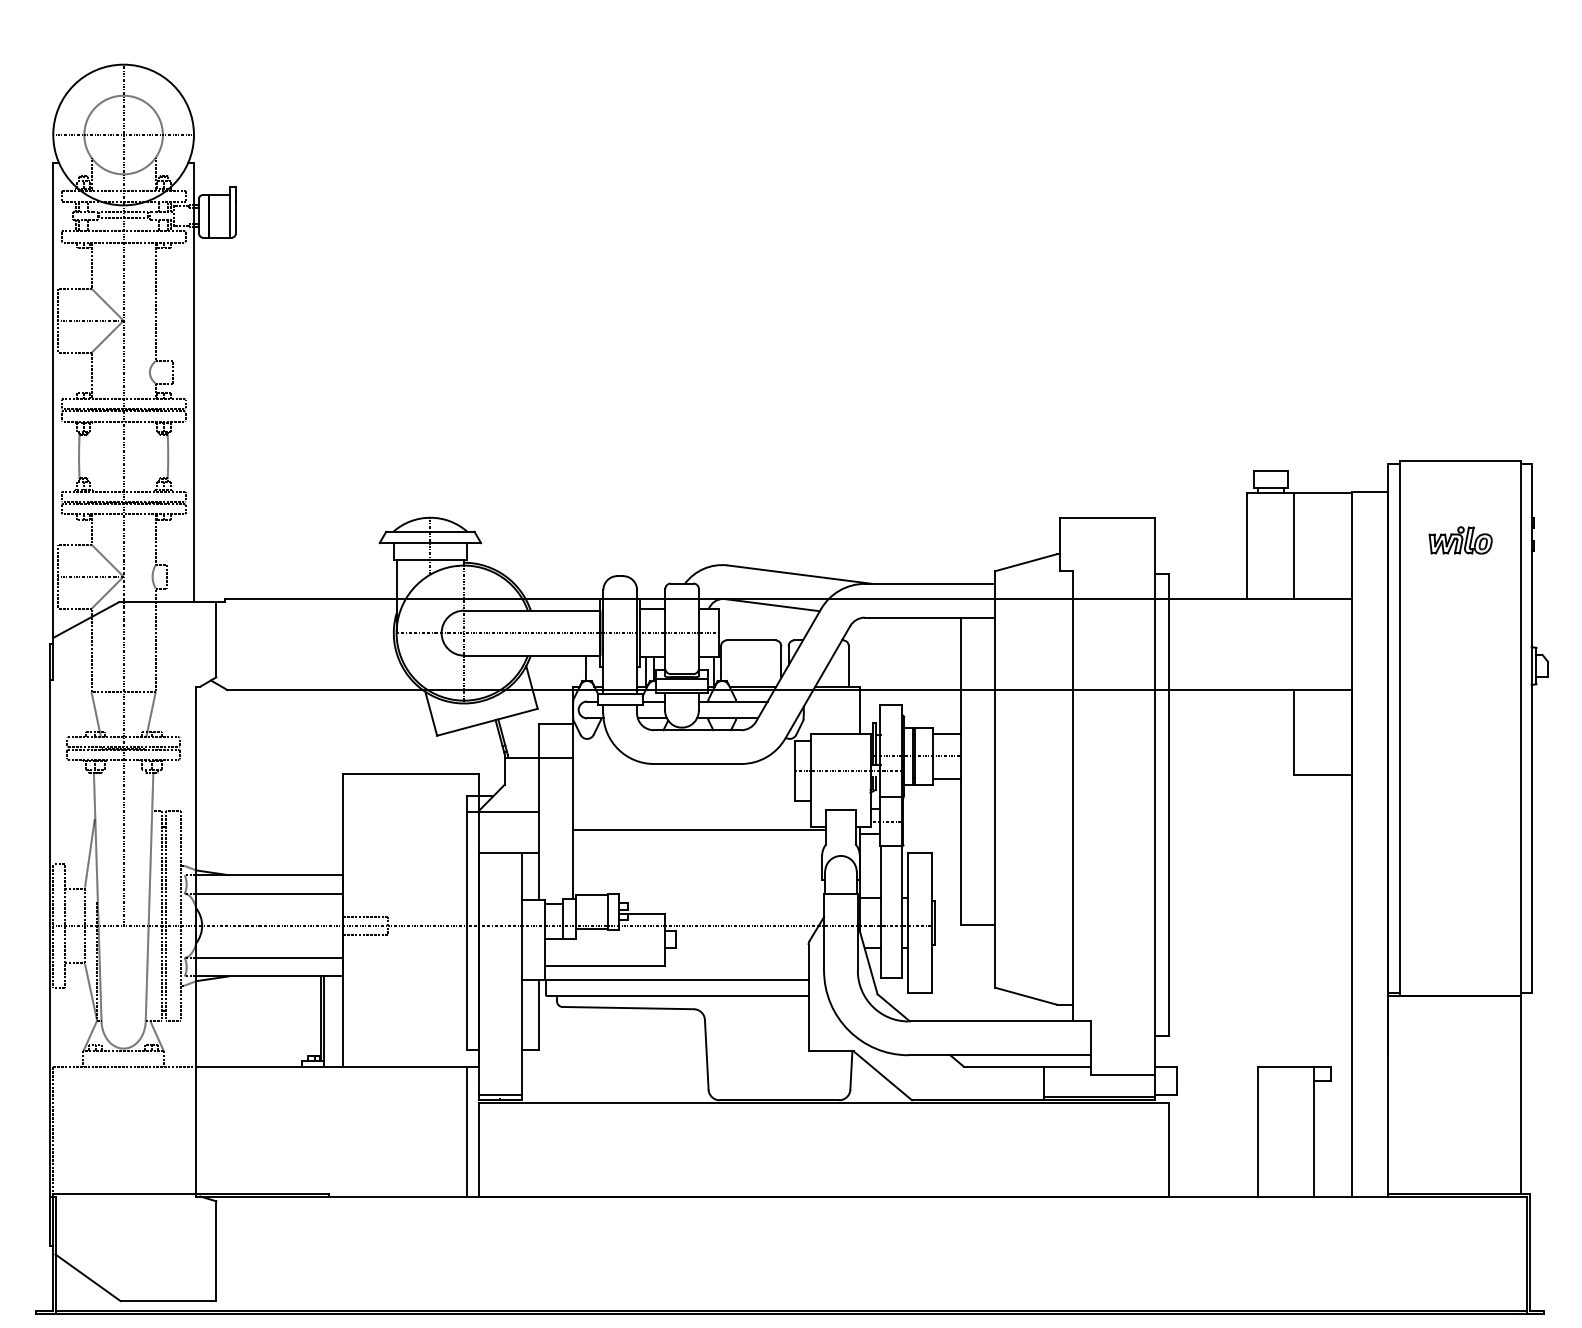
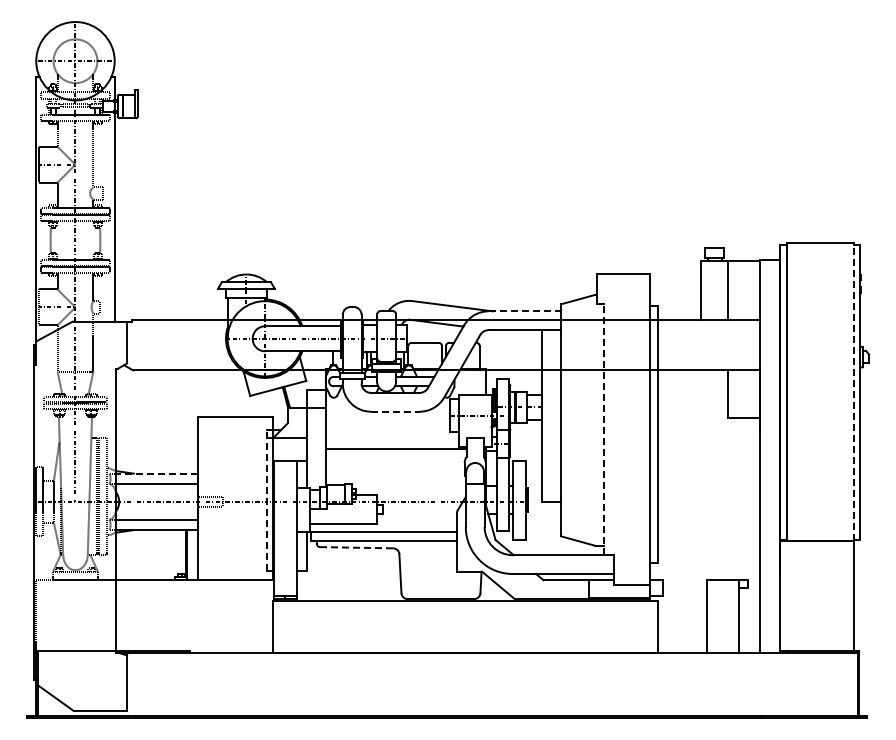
part: (1460, 539) -> (820, 286), removed
line: (931, 584) -> (525, 311), solid -> dashed
line: (1521, 729) -> (854, 392), solid -> dashed
line: (697, 763) -> (395, 411), solid -> dashed
line: (1073, 795) -> (604, 429), solid -> dashed
line: (269, 874) -> (156, 473), solid -> dashed
line: (466, 923) -> (266, 500), solid -> dashed
line: (627, 1007) -> (356, 547), solid -> dashed
line: (466, 1131) -> (266, 616), removed

